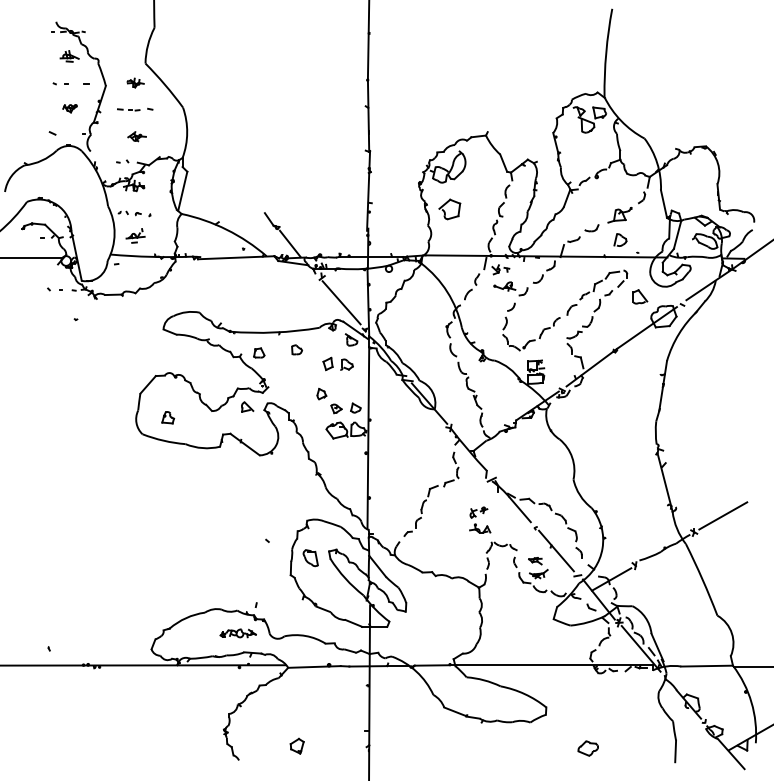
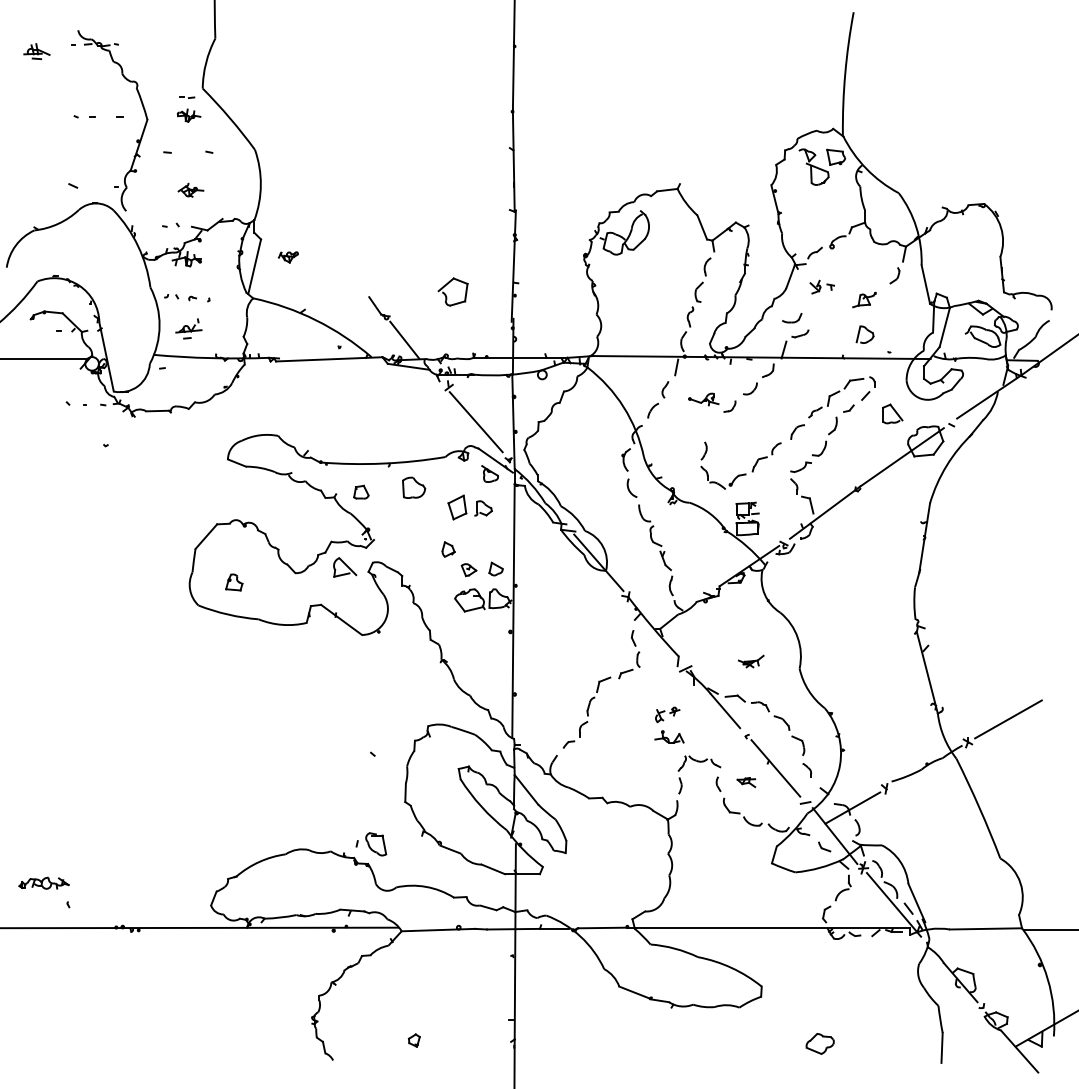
part: (69, 56) -> (36, 51), moved
part: (70, 108) -> (288, 257), moved
part: (134, 110) -> (187, 97), moved
part: (445, 211) -> (446, 294), moved
part: (620, 214) -> (864, 299), size x0.7
part: (592, 228) -> (792, 318), moved
part: (500, 269) -> (821, 286), moved
arc: (511, 308) -> (712, 430), removed
part: (296, 349) -> (413, 487), size x1.6
part: (327, 363) -> (456, 507), size x1.4
part: (247, 406) -> (344, 567), size x1.4
part: (310, 558) -> (376, 844), moved
part: (539, 574) -> (751, 661), moved
part: (237, 632) -> (43, 882), moved
part: (297, 746) -> (414, 1040), size x0.6

